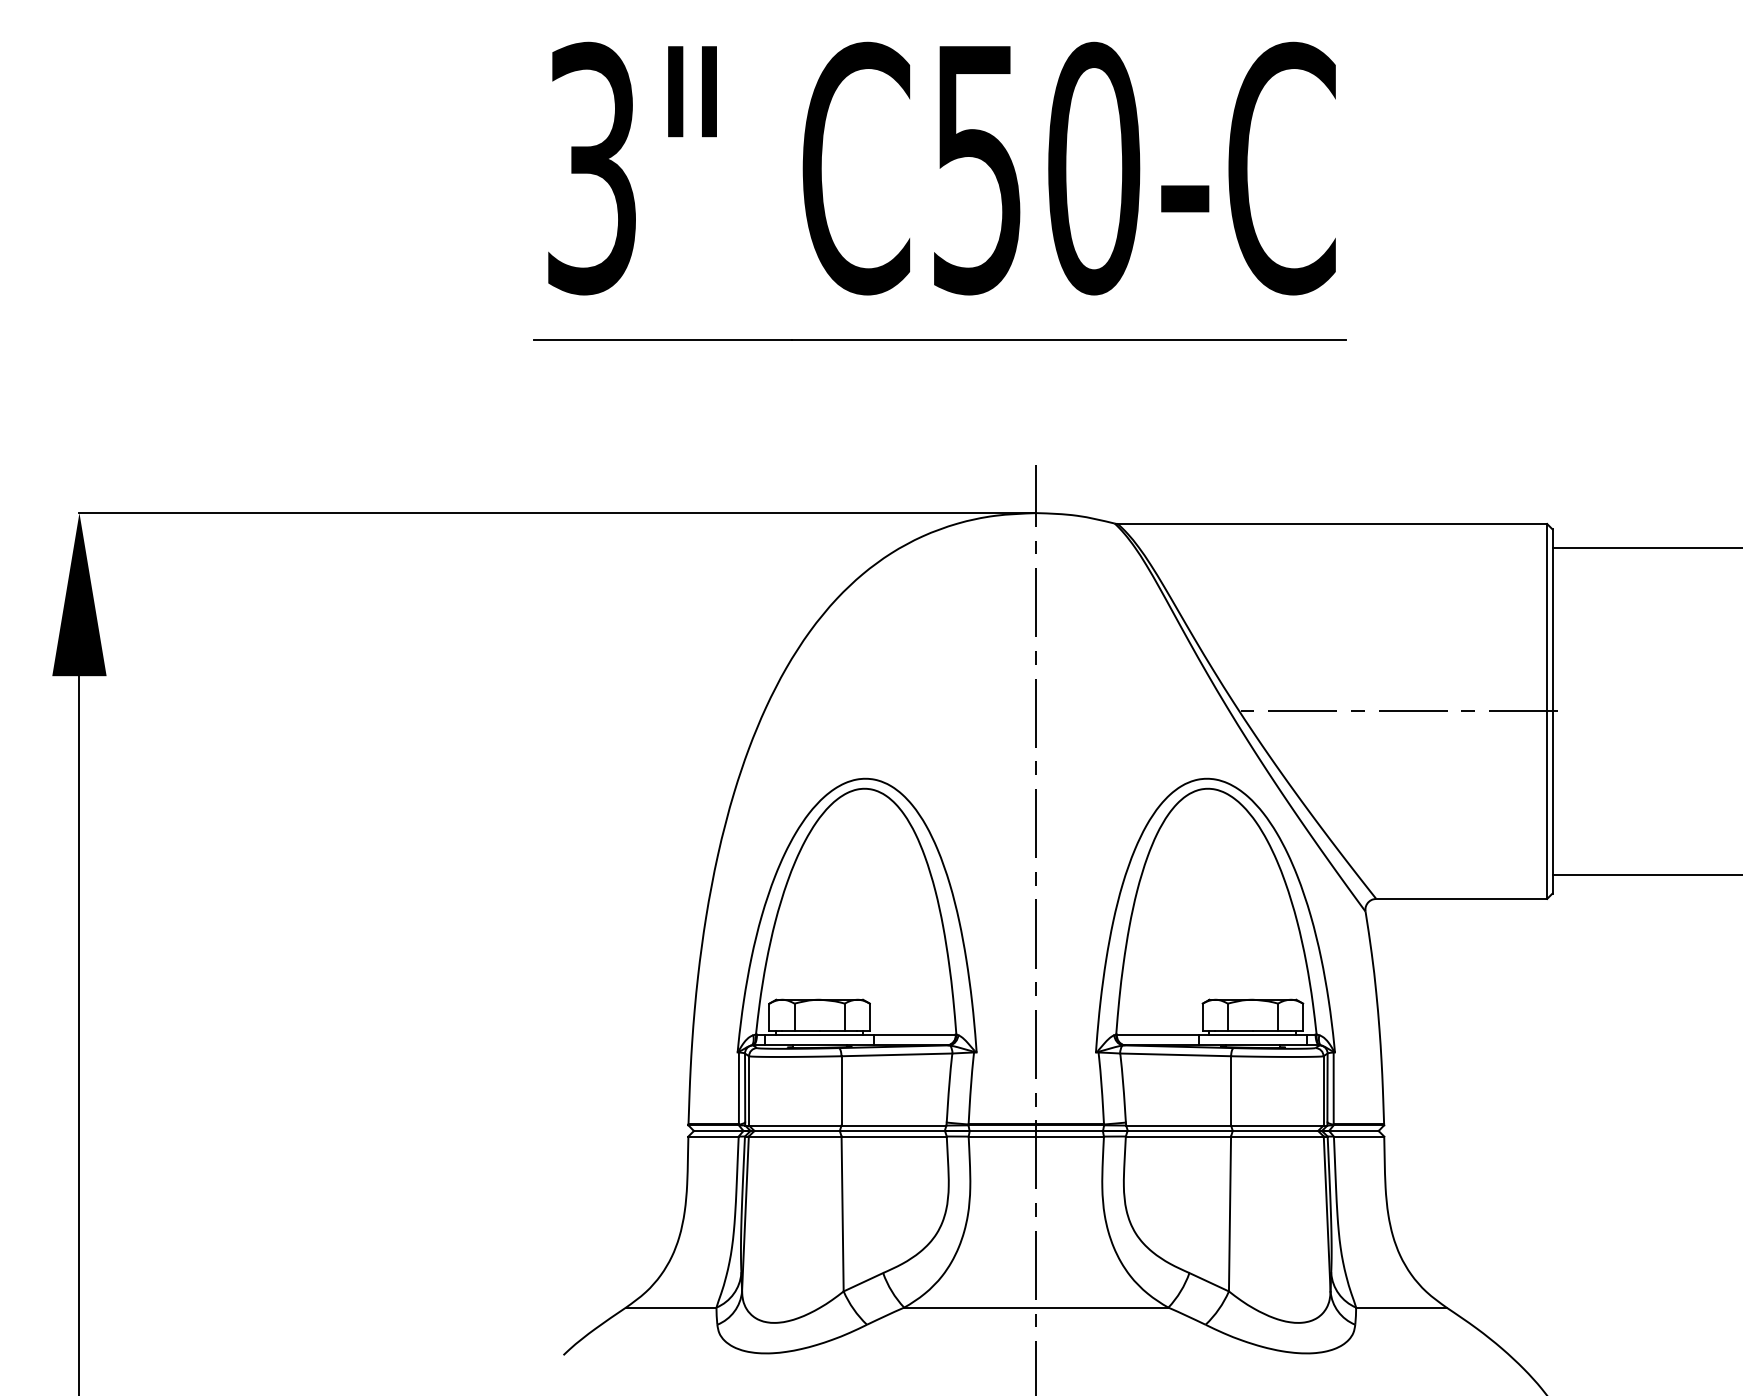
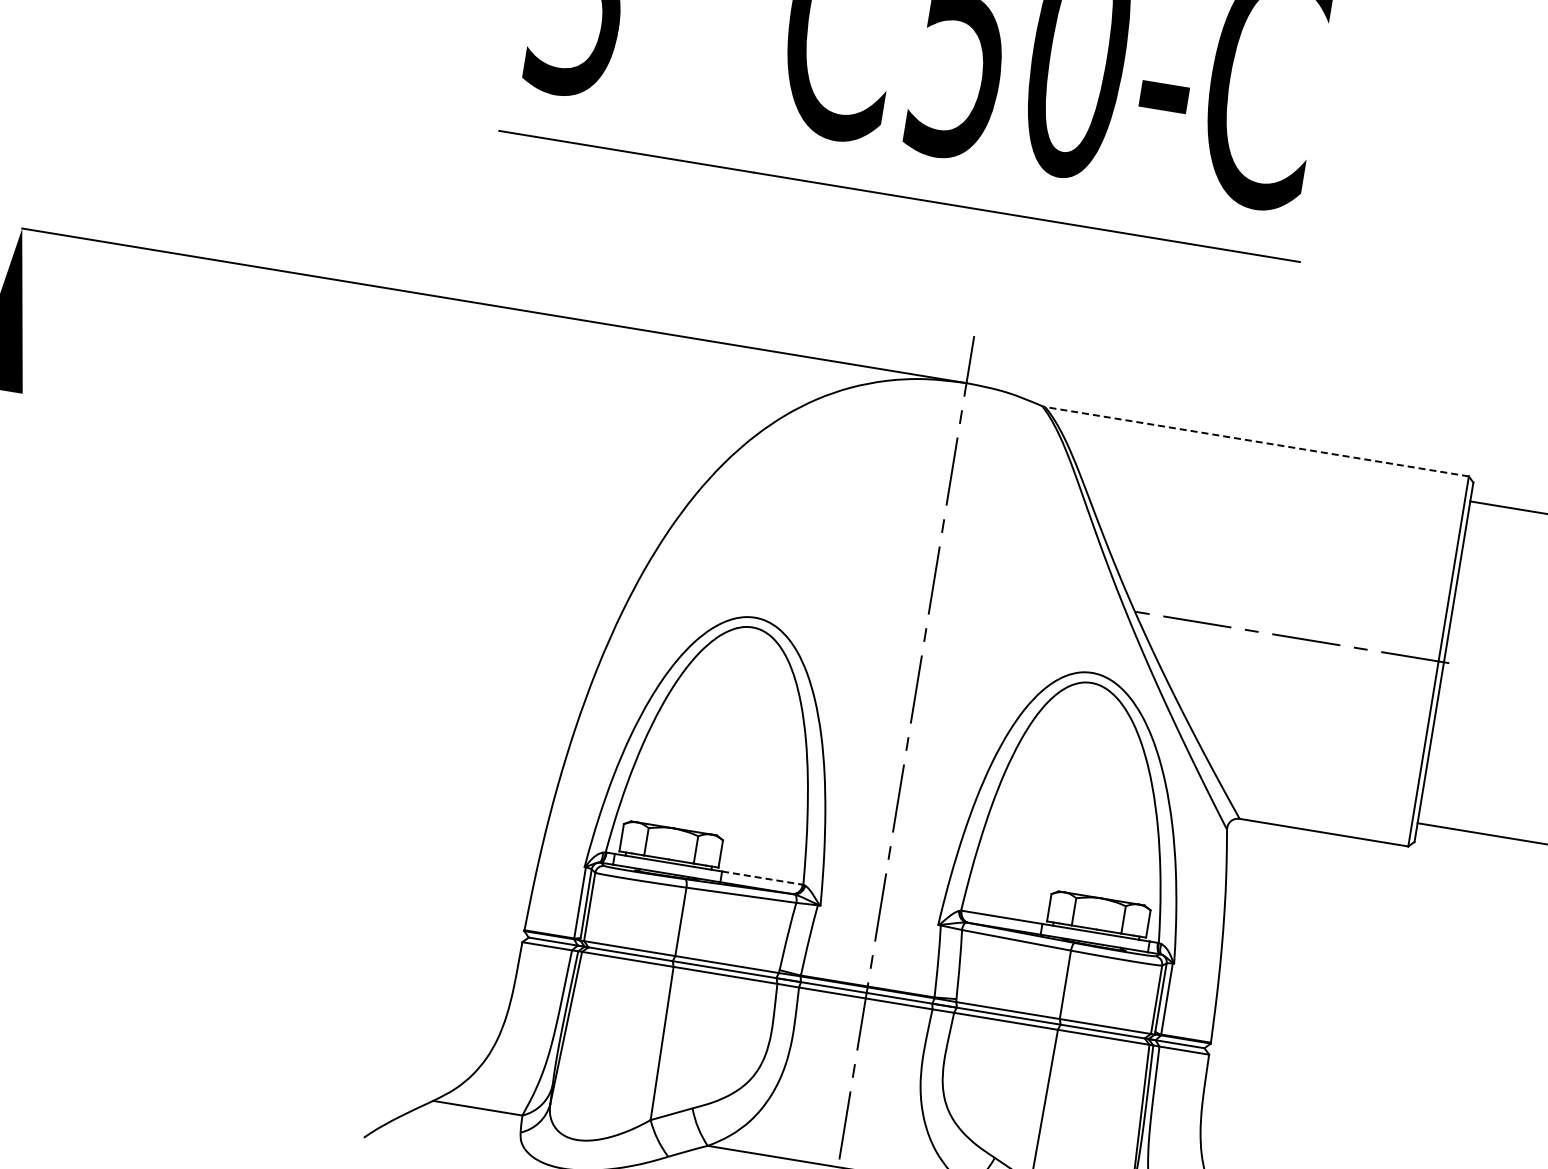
line: (1332, 523) -> (1257, 441), solid -> dashed
line: (914, 1034) -> (762, 877), solid -> dashed

